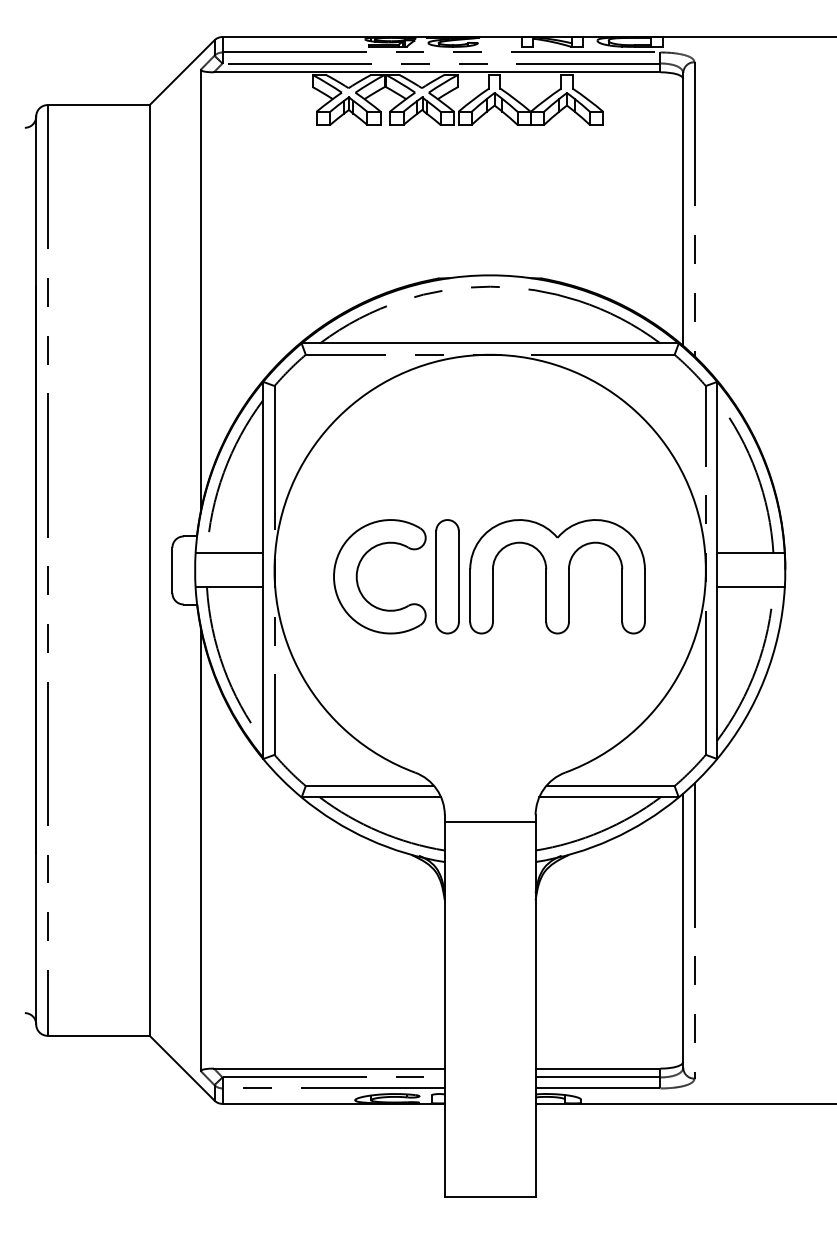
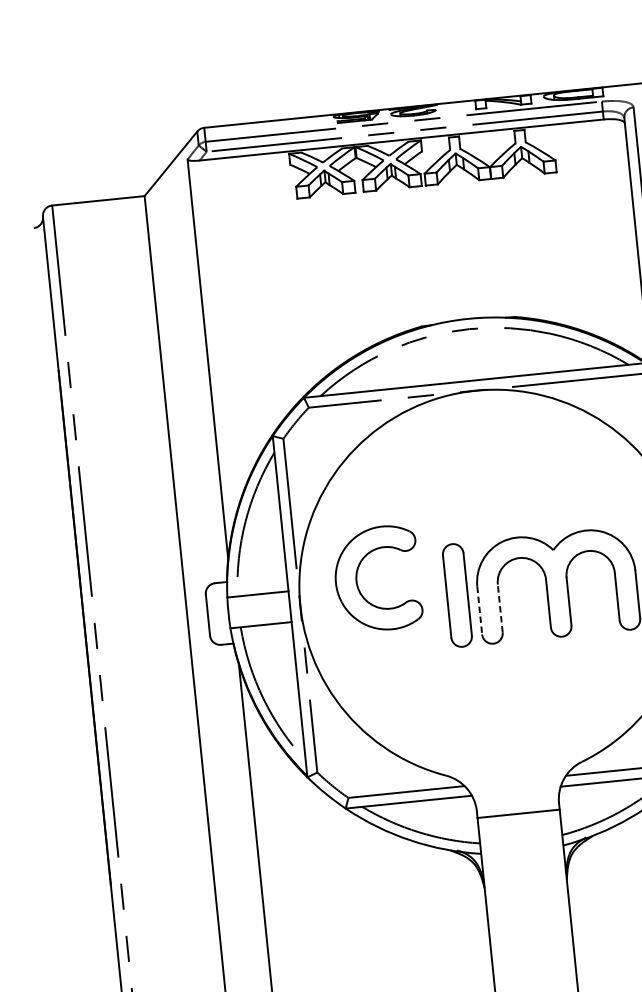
part: (358, 571) -> (357, 576), moved
line: (492, 595) -> (499, 608), solid -> dashed
line: (470, 596) -> (480, 611), solid -> dashed

